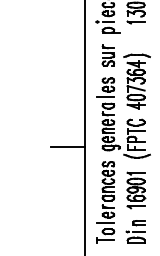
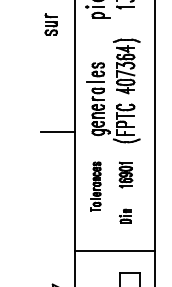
part: (107, 55) -> (50, 24), moved
part: (135, 189) -> (125, 174), size x0.7
part: (105, 201) -> (95, 186), size x0.6
part: (135, 231) -> (125, 215), size x0.6

